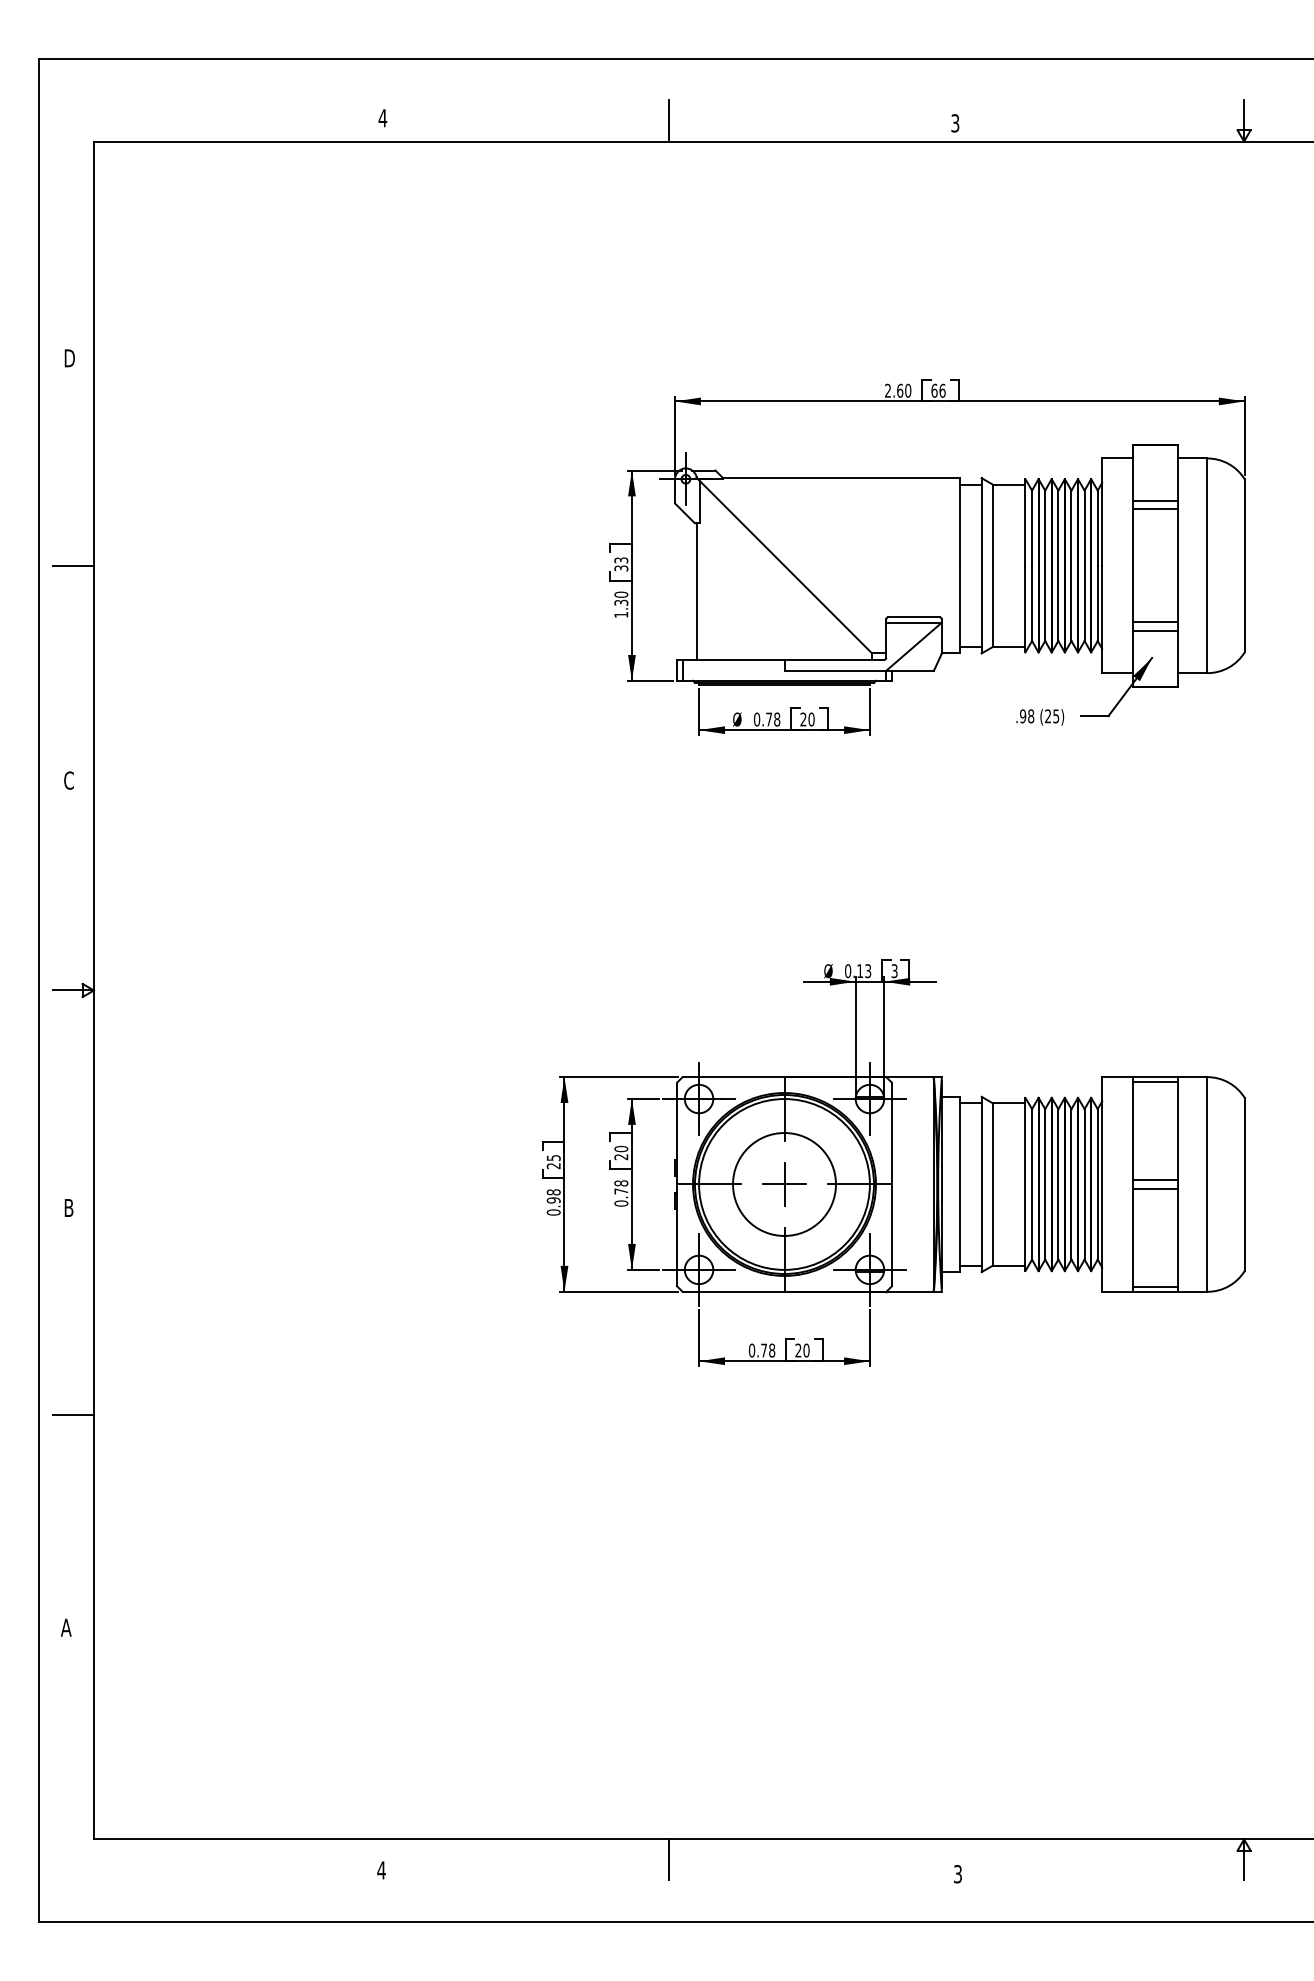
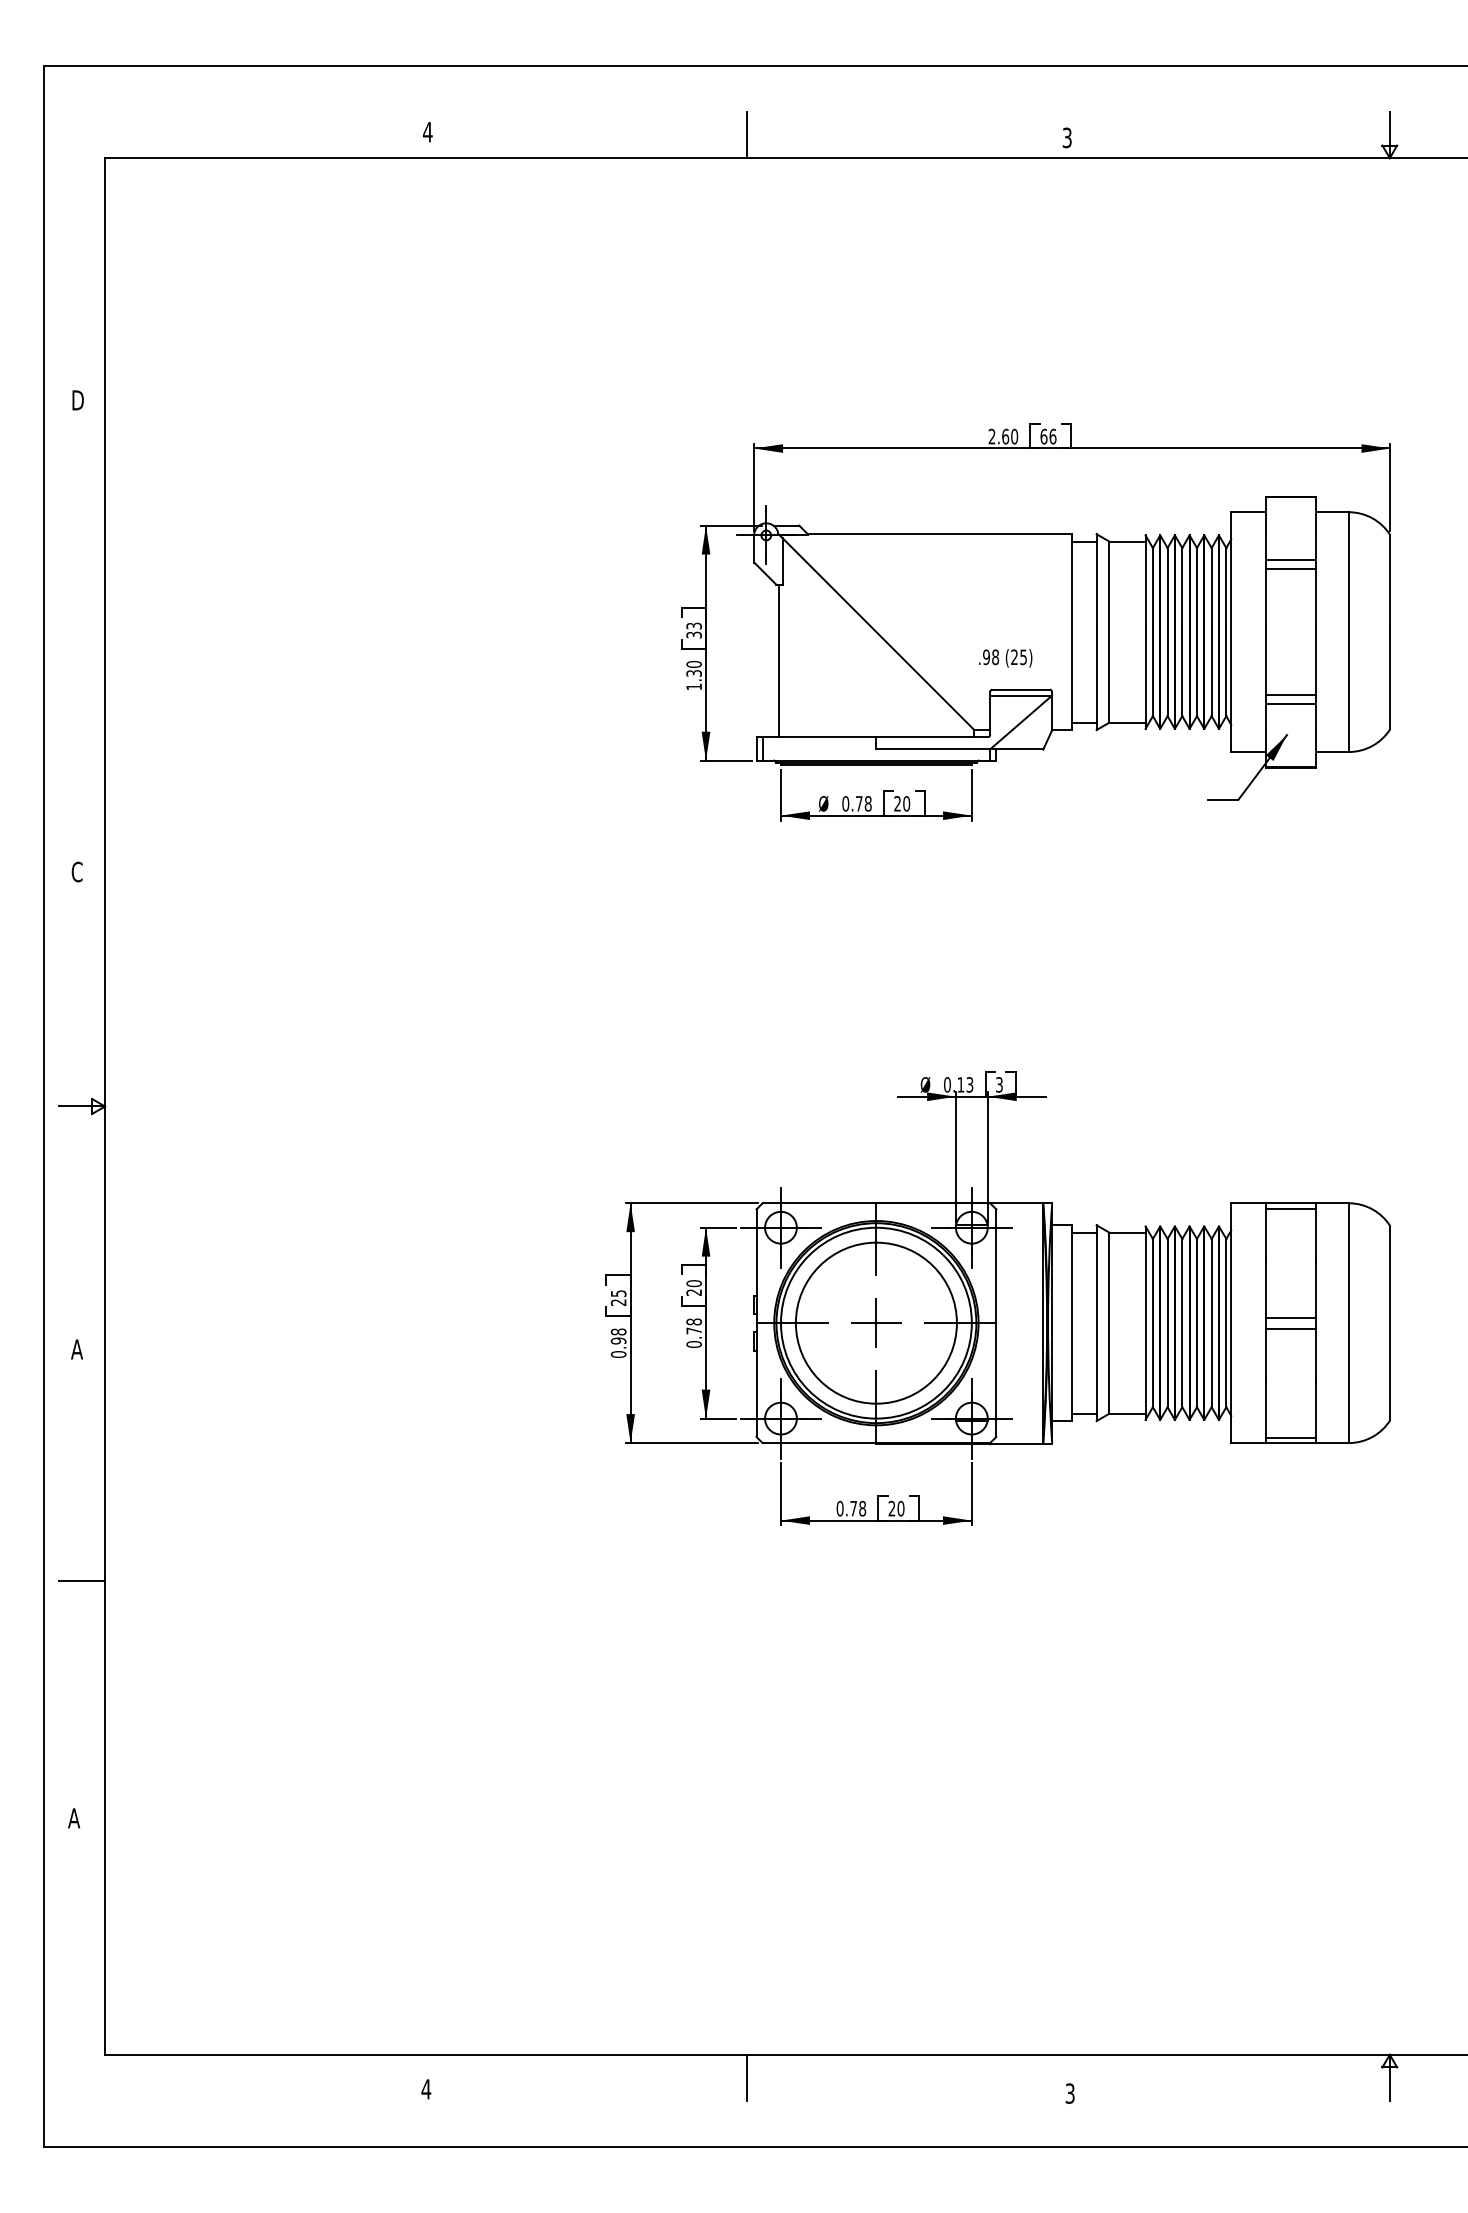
line: (72, 566) -> (81, 632), removed
text: (1040, 717) -> (1005, 658), moved
circle: (784, 1184) -> (876, 1323), size x1.4
text: (68, 1207) -> (76, 1348), B -> A

